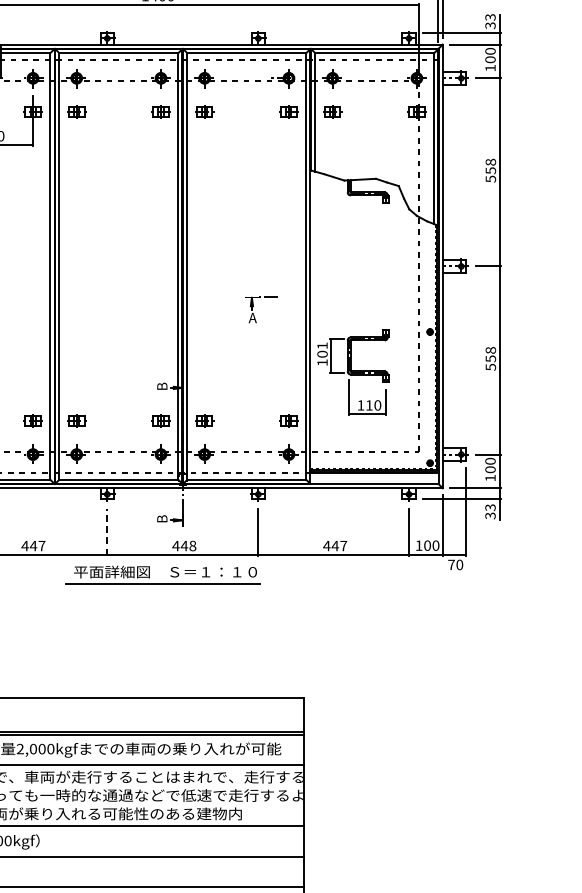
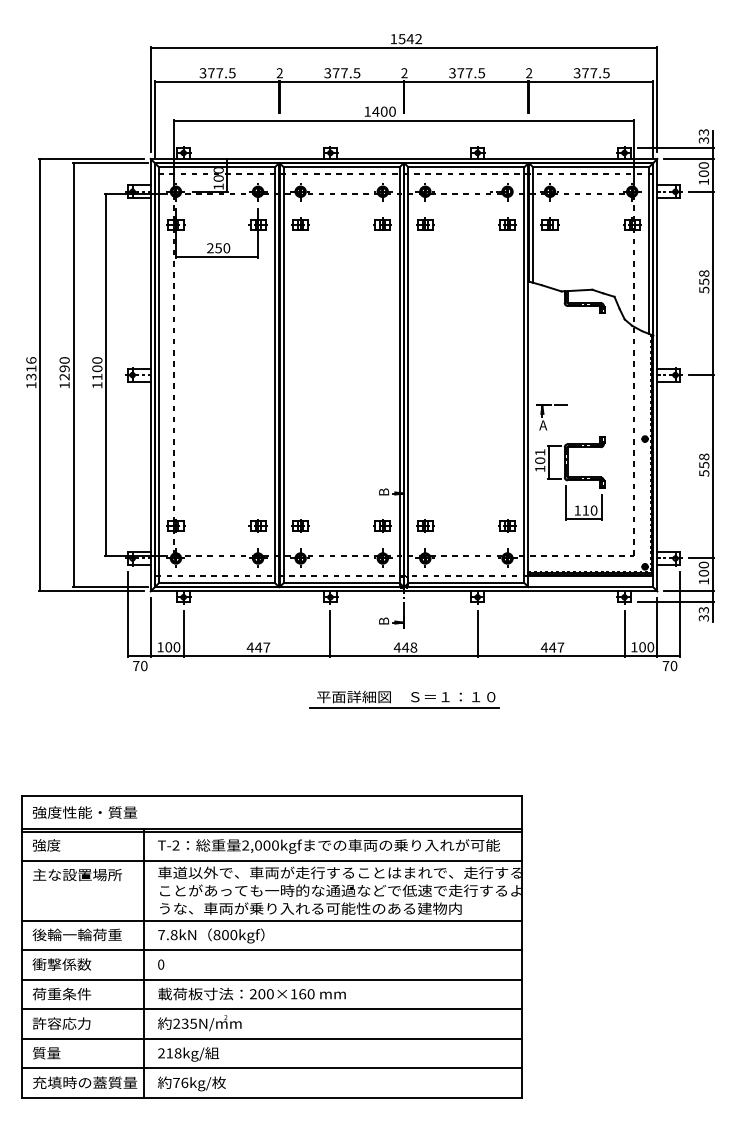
part: (254, 306) -> (544, 414), moved
line: (107, 532) -> (330, 634), dashed -> solid
part: (170, 575) -> (411, 700), moved

